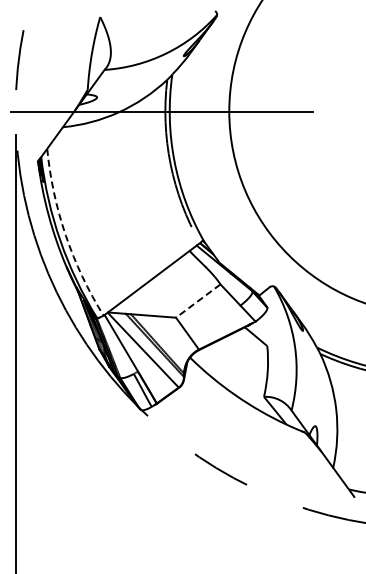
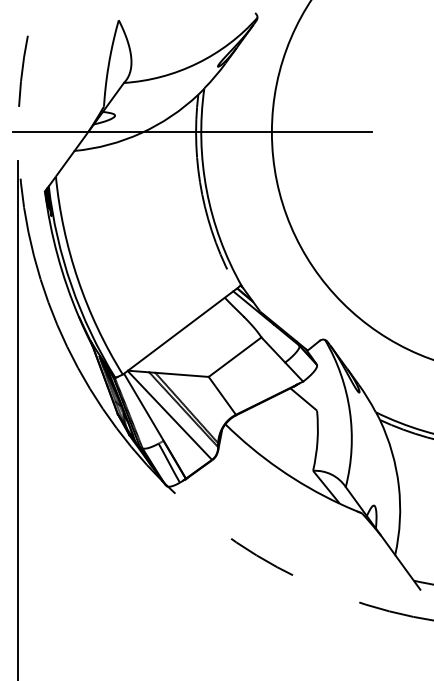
arc: (65, 235) -> (77, 279), dashed -> solid
line: (198, 301) -> (235, 357), dashed -> solid

